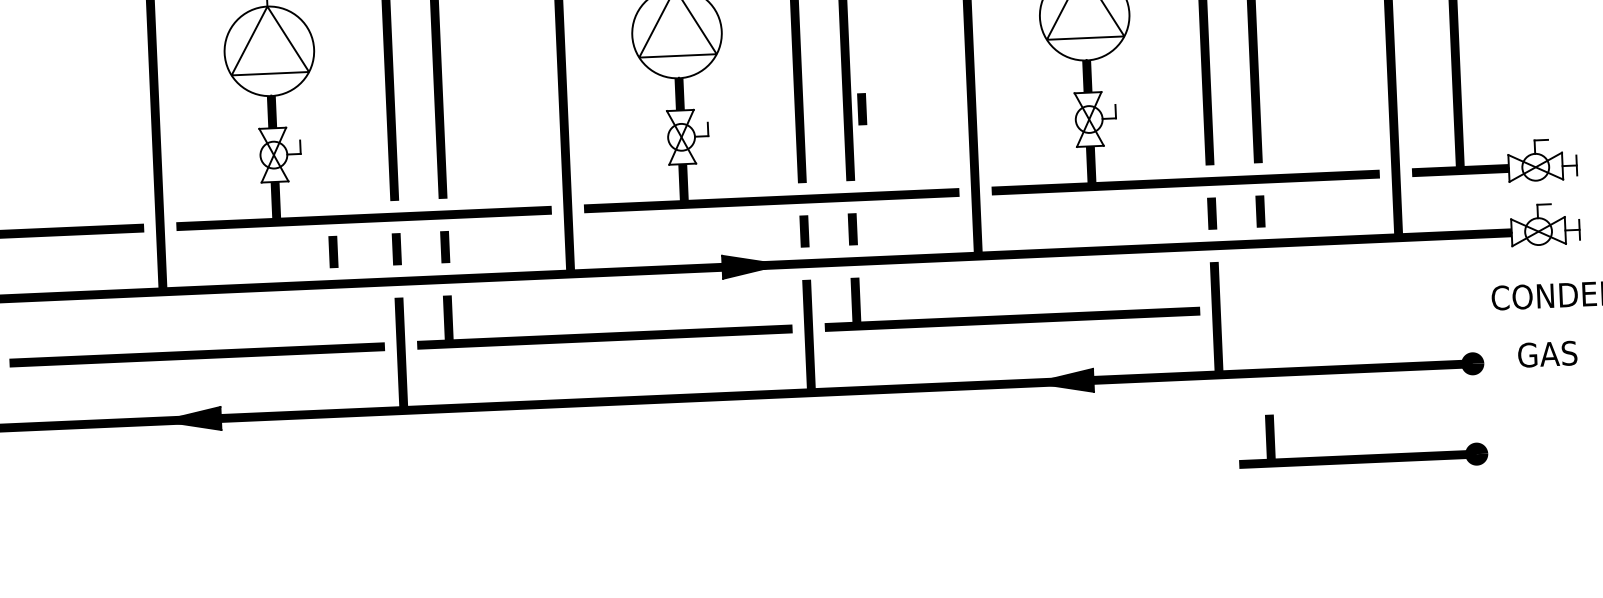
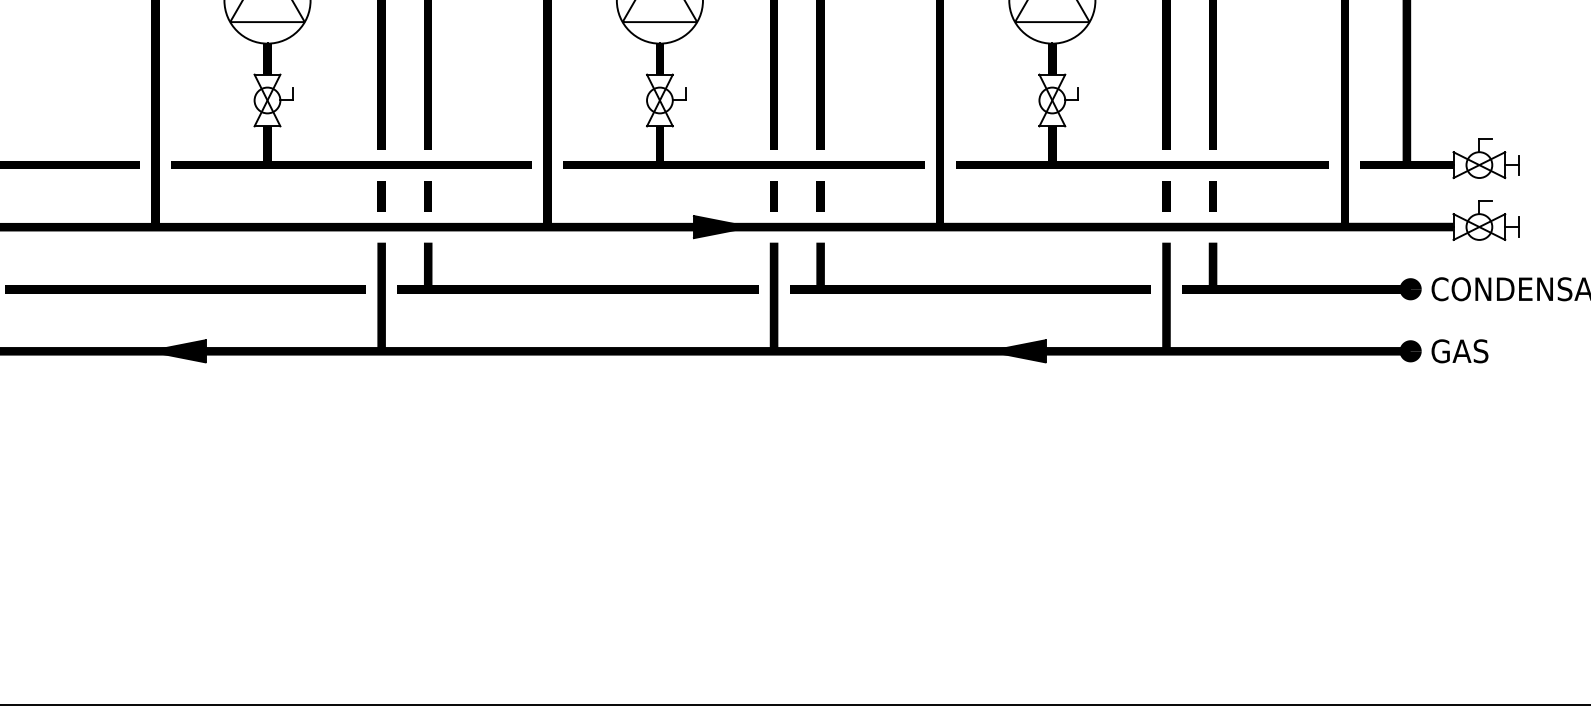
line: (862, 109) -> (834, 81), removed
line: (333, 252) -> (320, 196), removed
text: (1547, 354) -> (1459, 351), moved
part: (1363, 455) -> (1301, 285), moved

